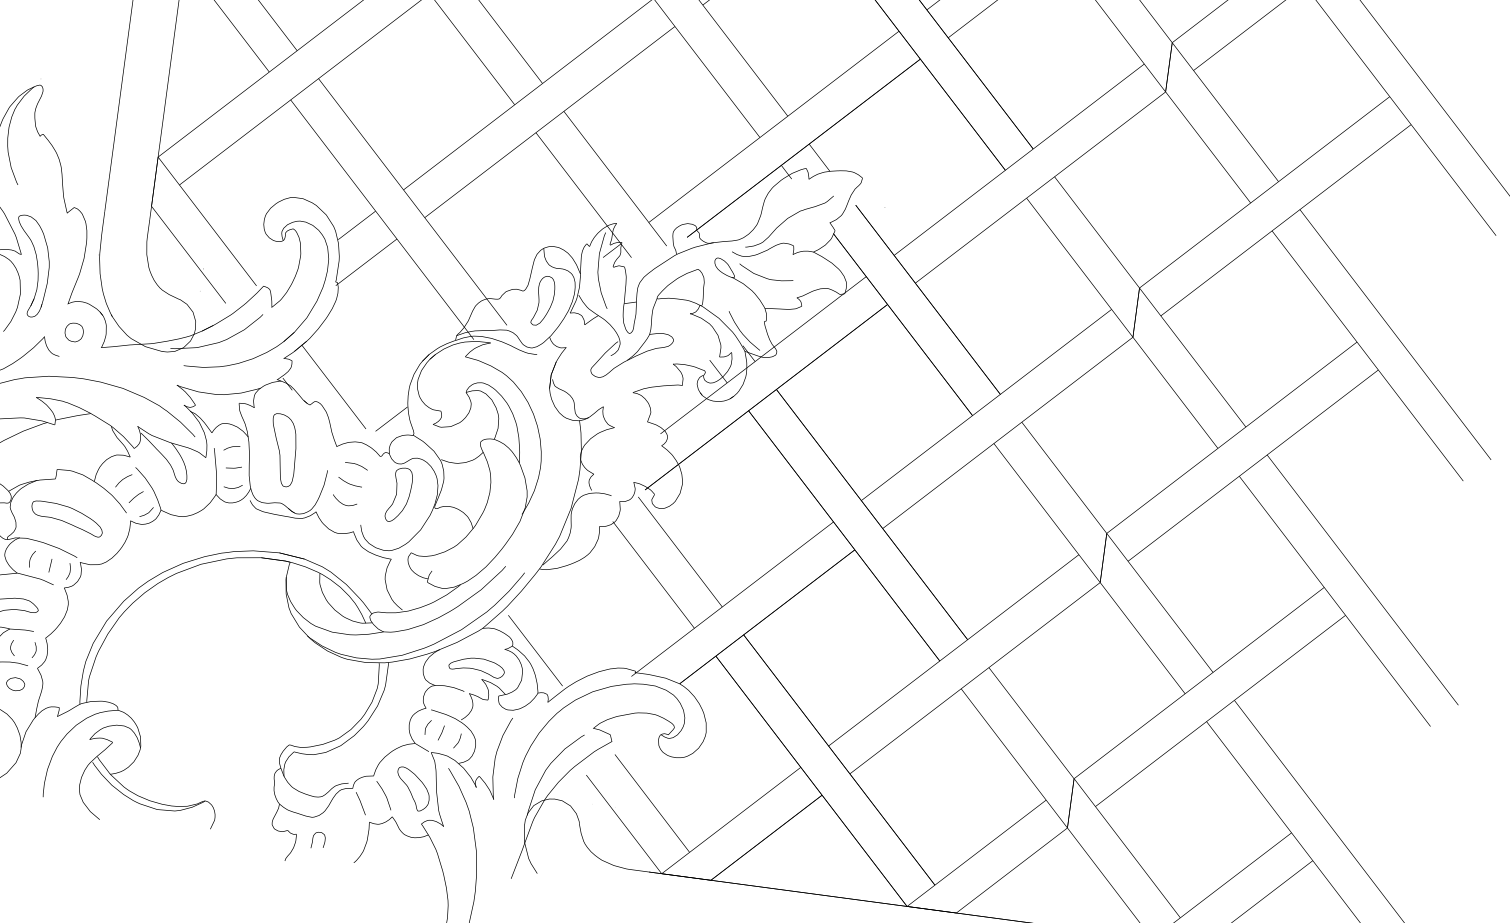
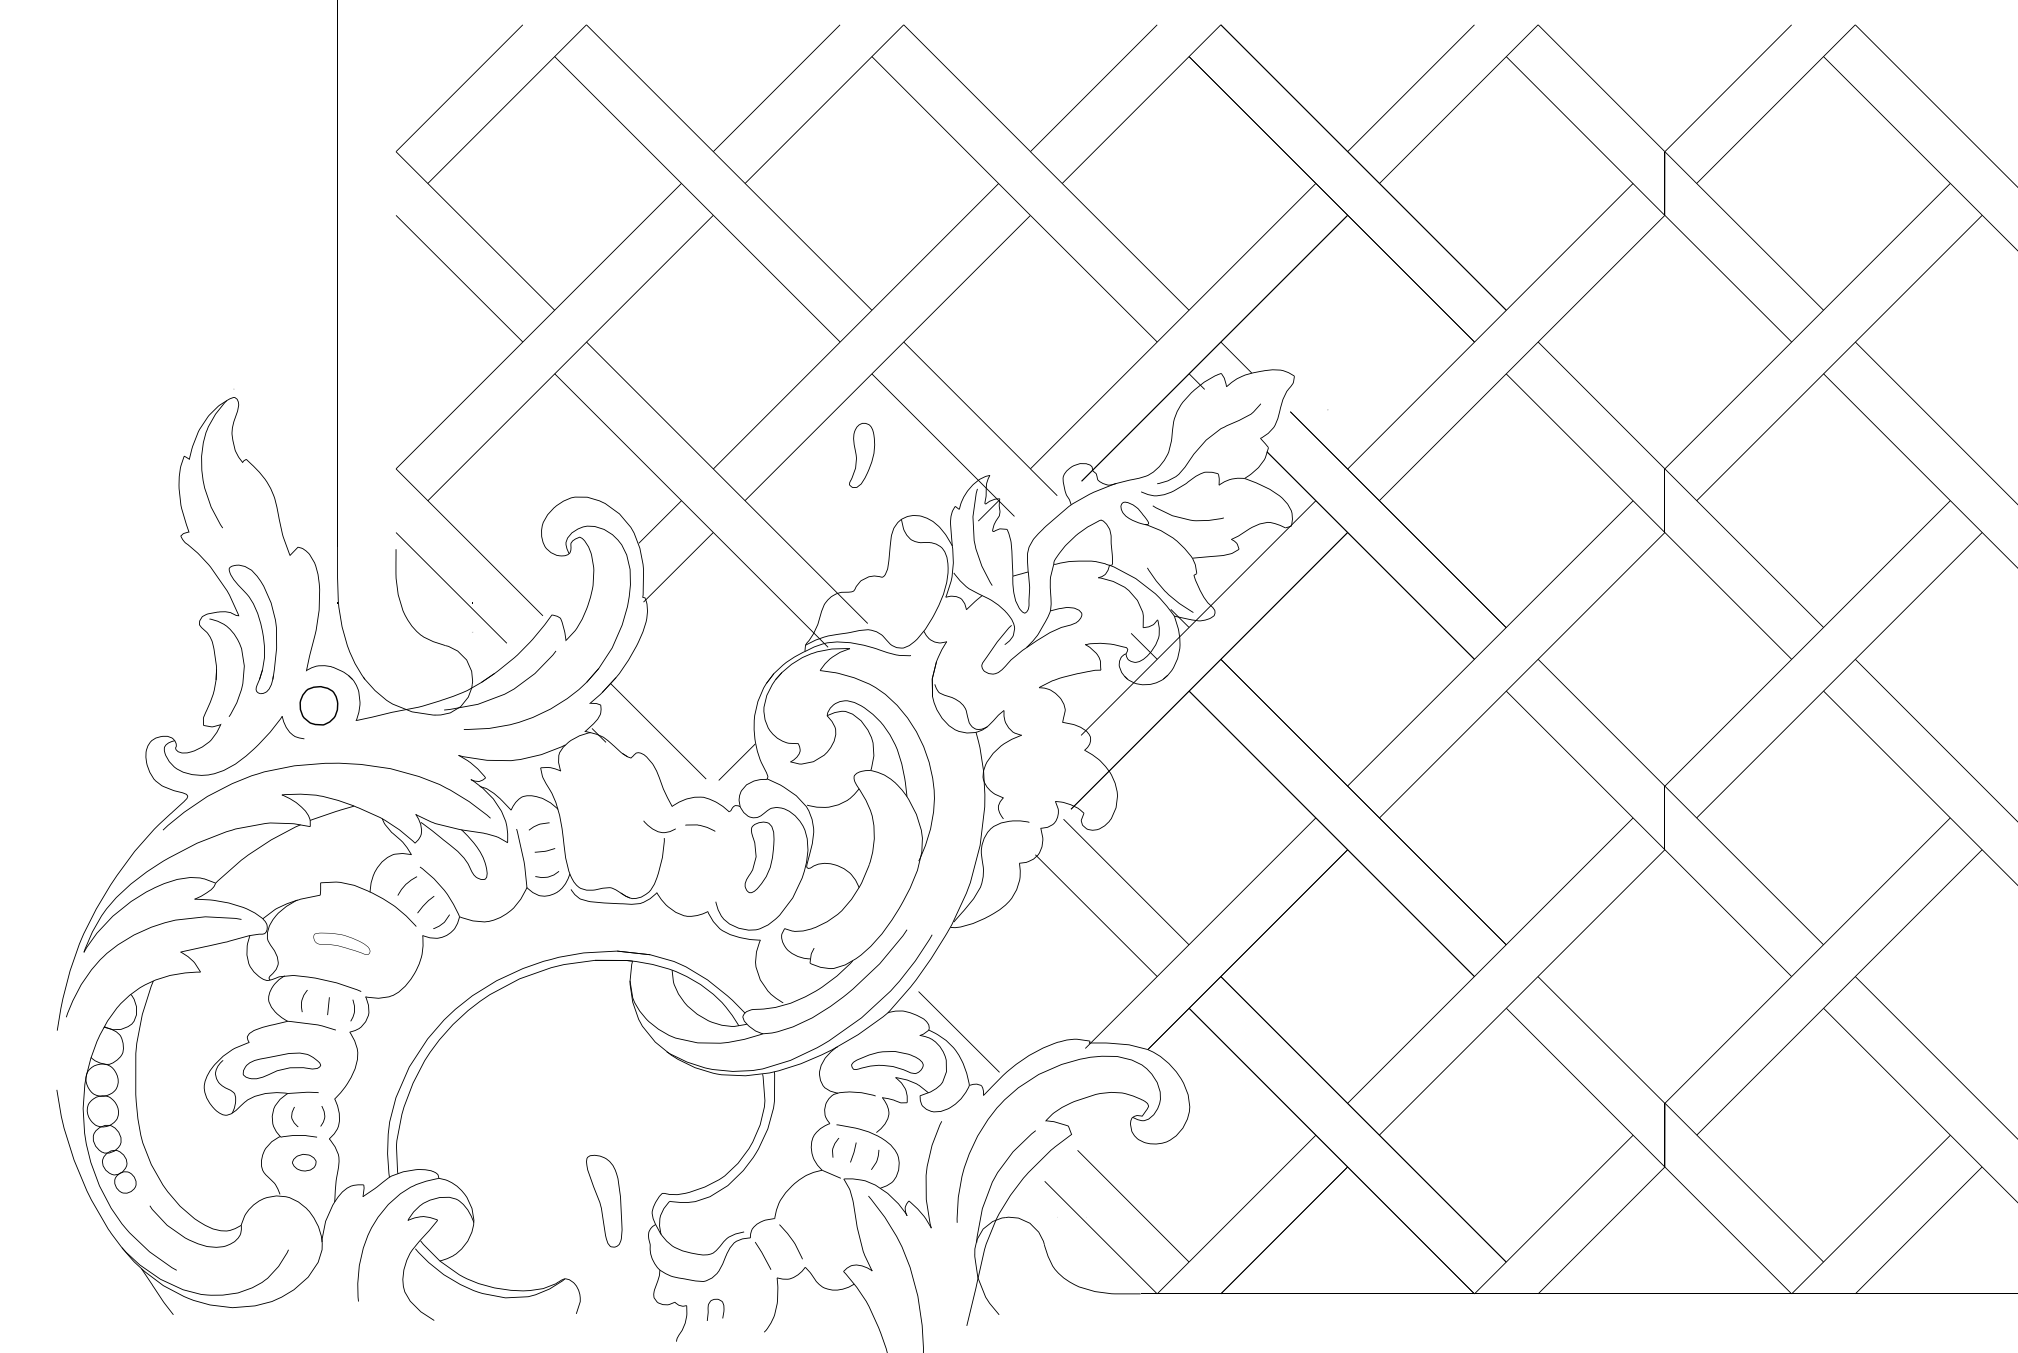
part: (543, 301) -> (862, 455), moved
part: (74, 332) -> (319, 705), size x1.6
part: (283, 449) -> (604, 1200), moved
curve: (348, 482) -> (693, 850), removed
curve: (342, 503) -> (656, 830), moved
part: (66, 518) -> (341, 943), size x0.6
part: (412, 789) -> (826, 1228), removed

